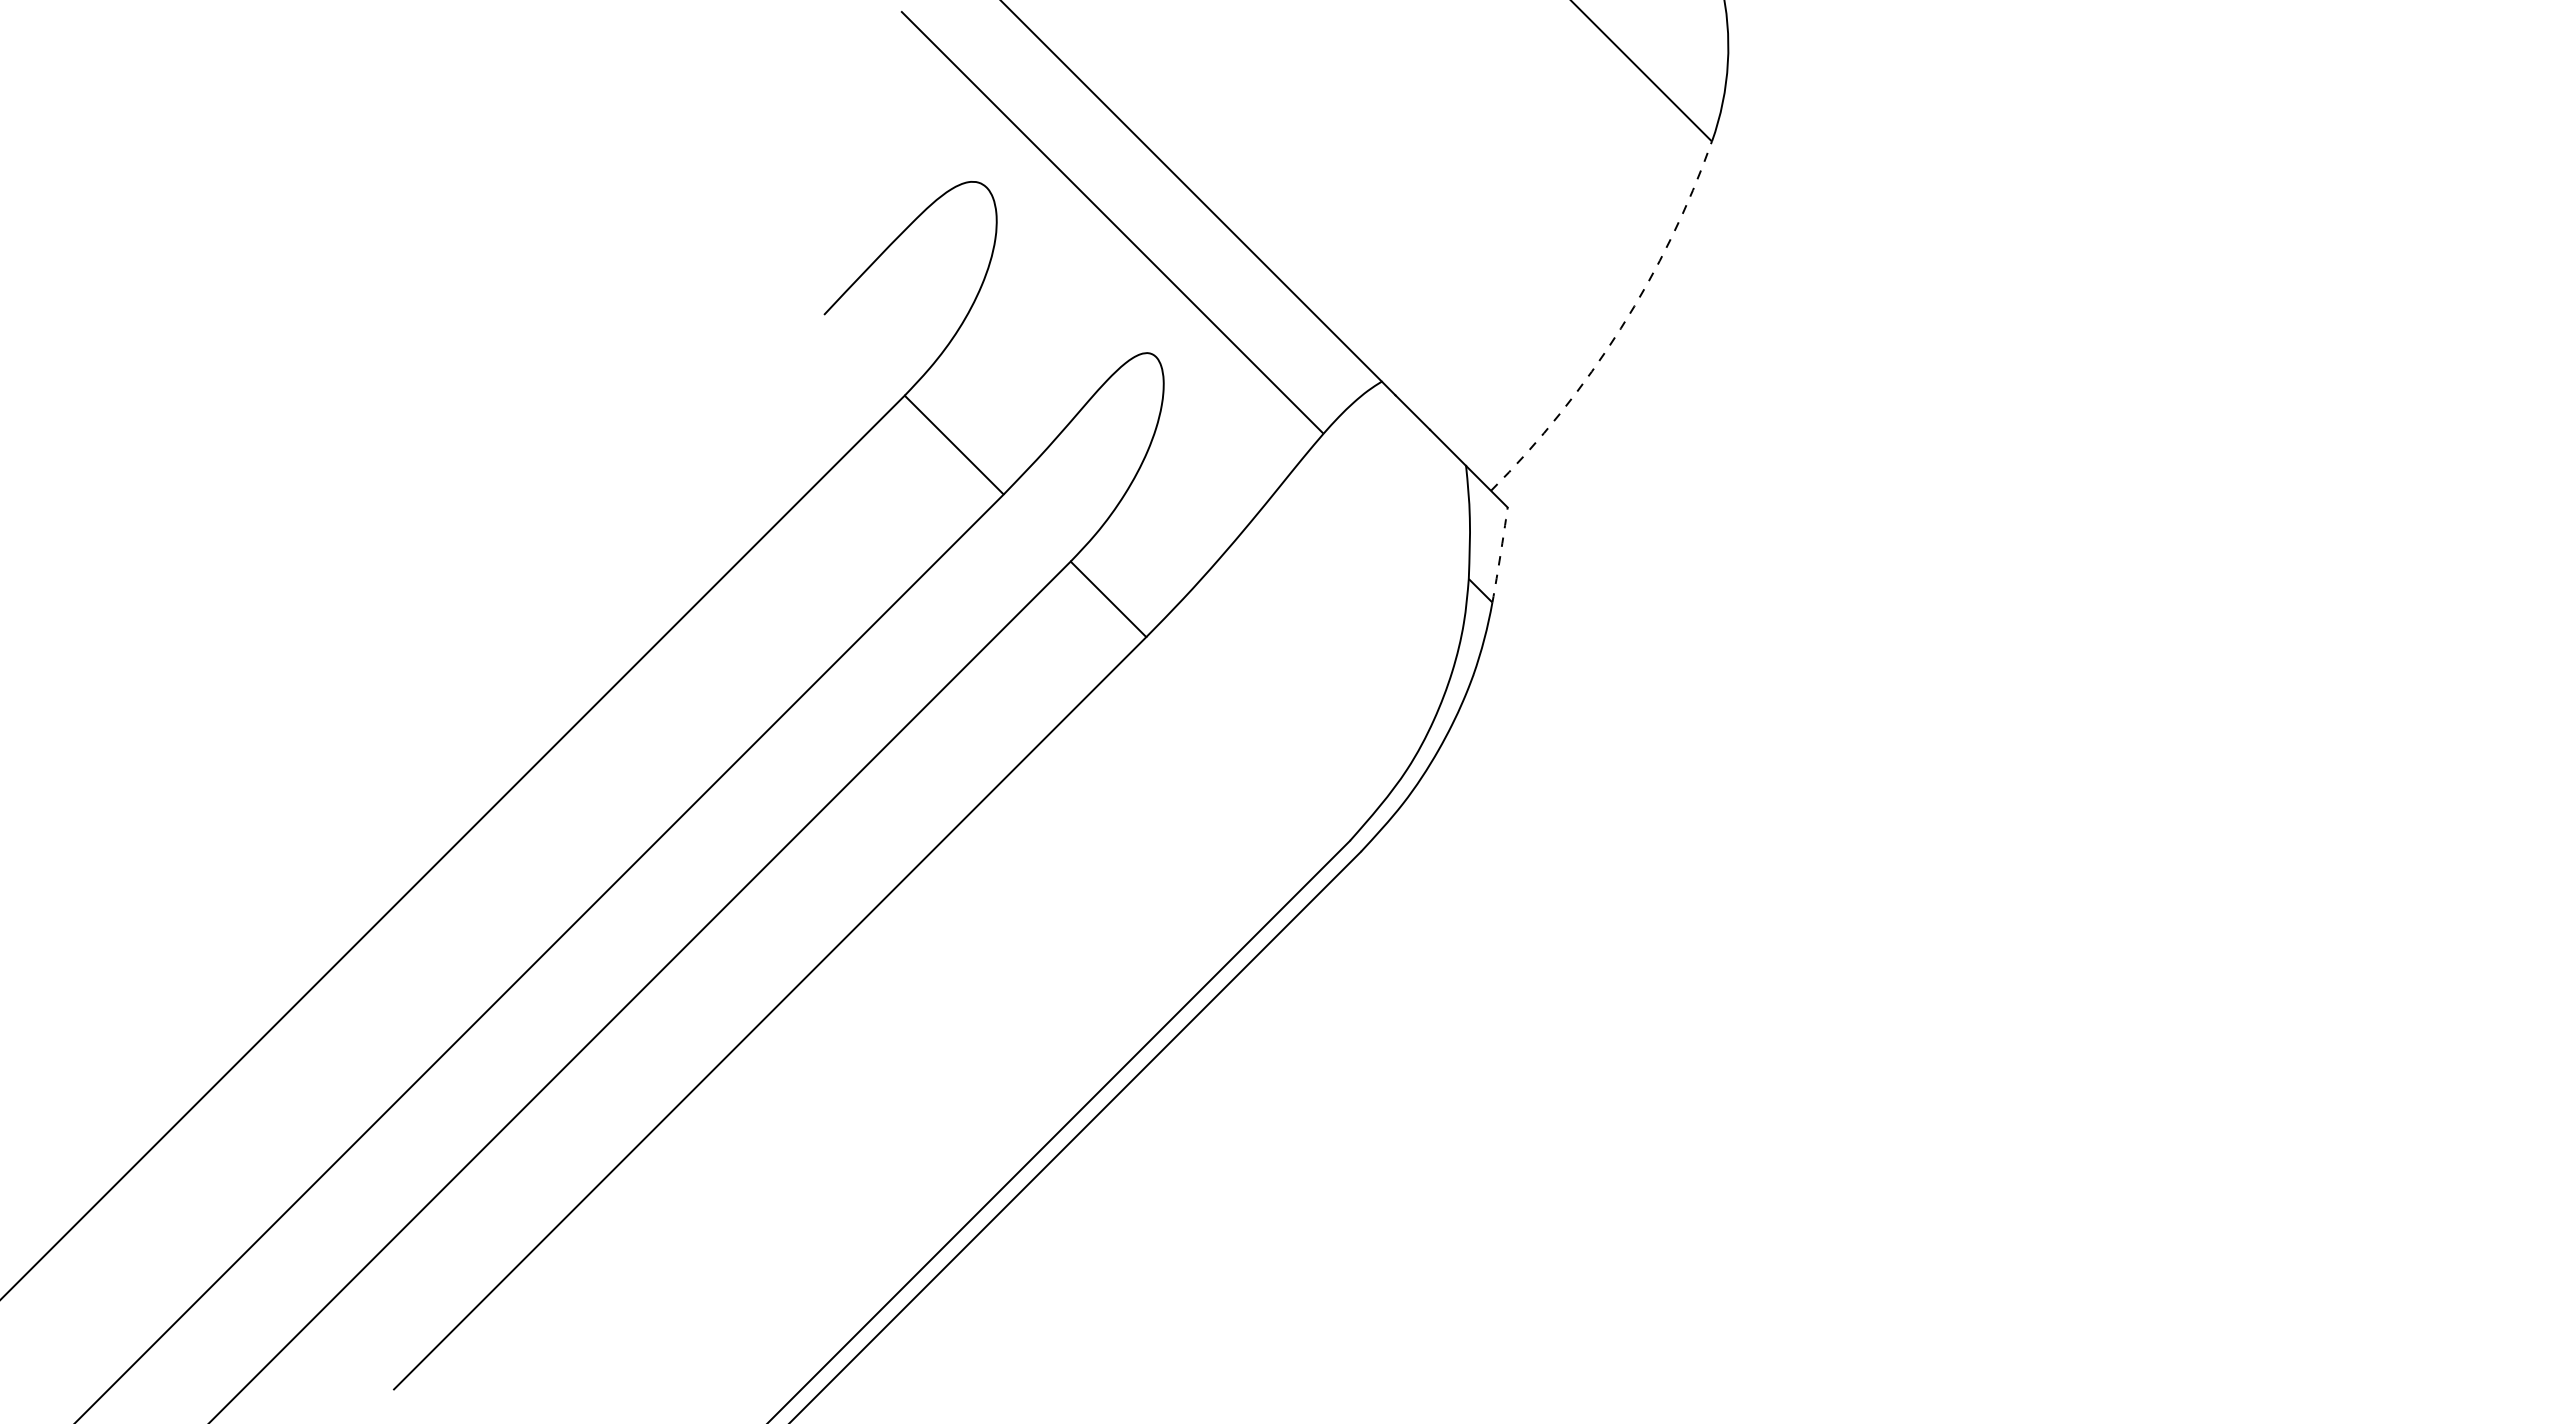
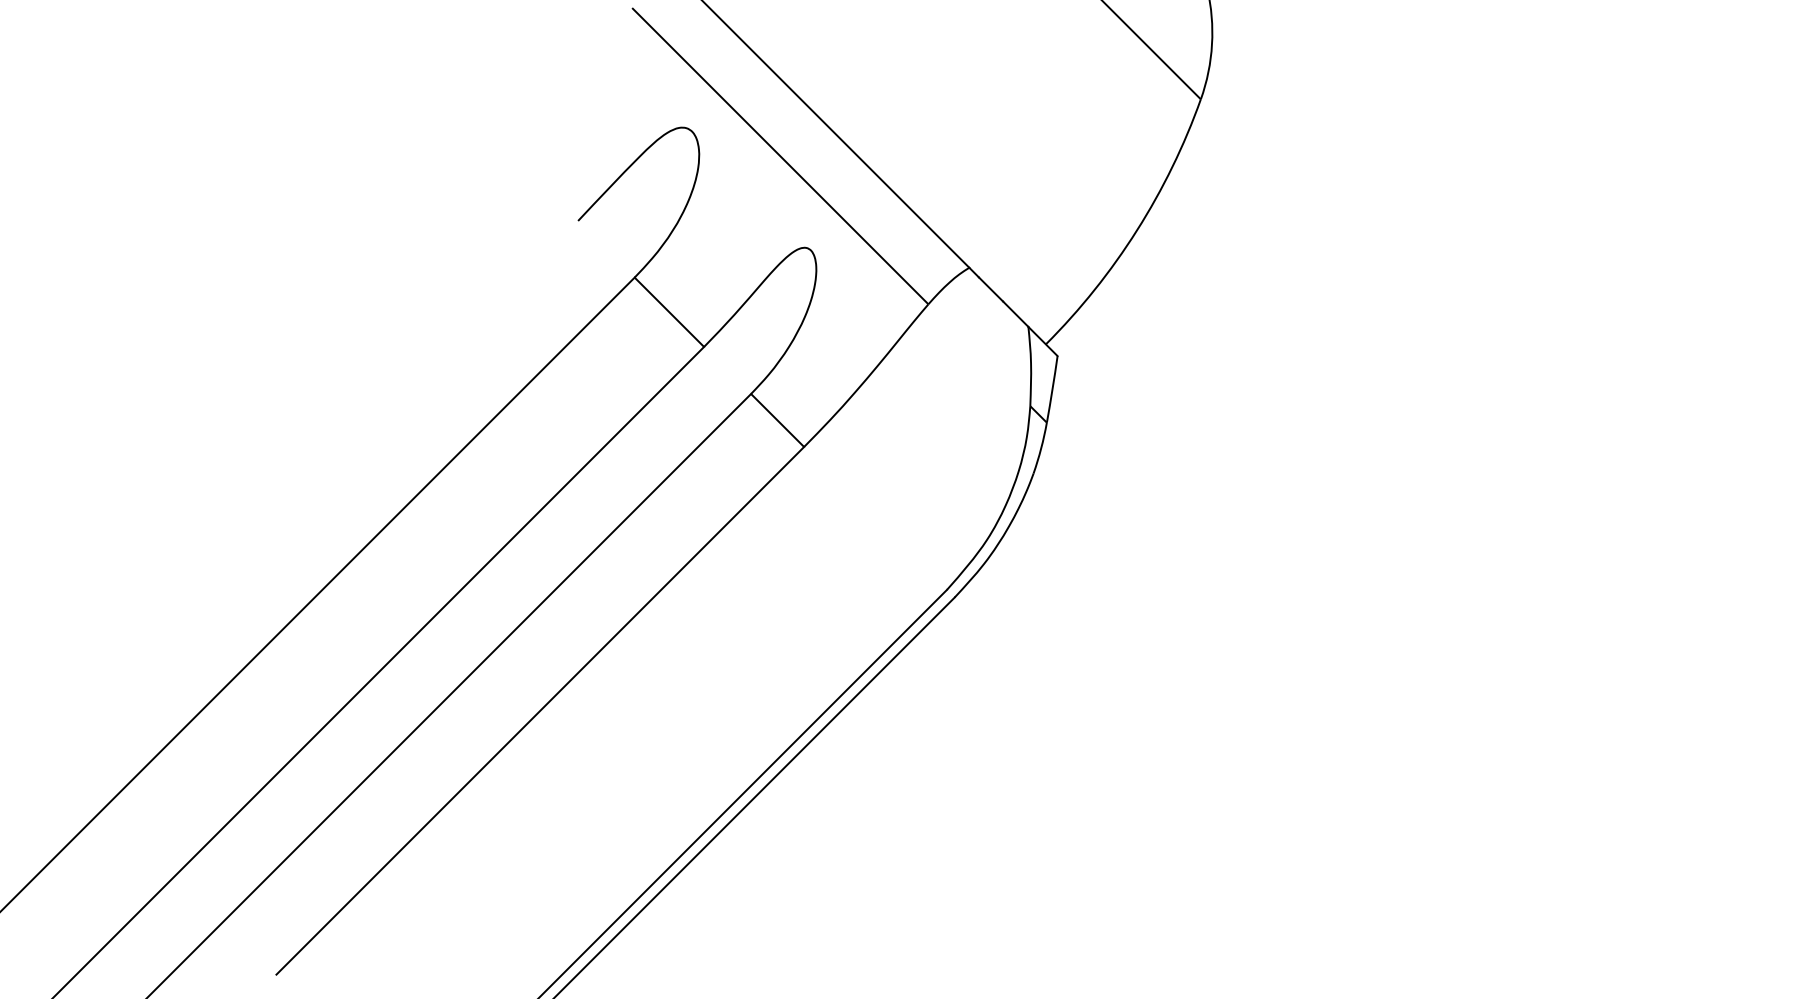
arc: (1620, 328) -> (1136, 230), dashed -> solid
arc: (1500, 555) -> (1052, 389), dashed -> solid

